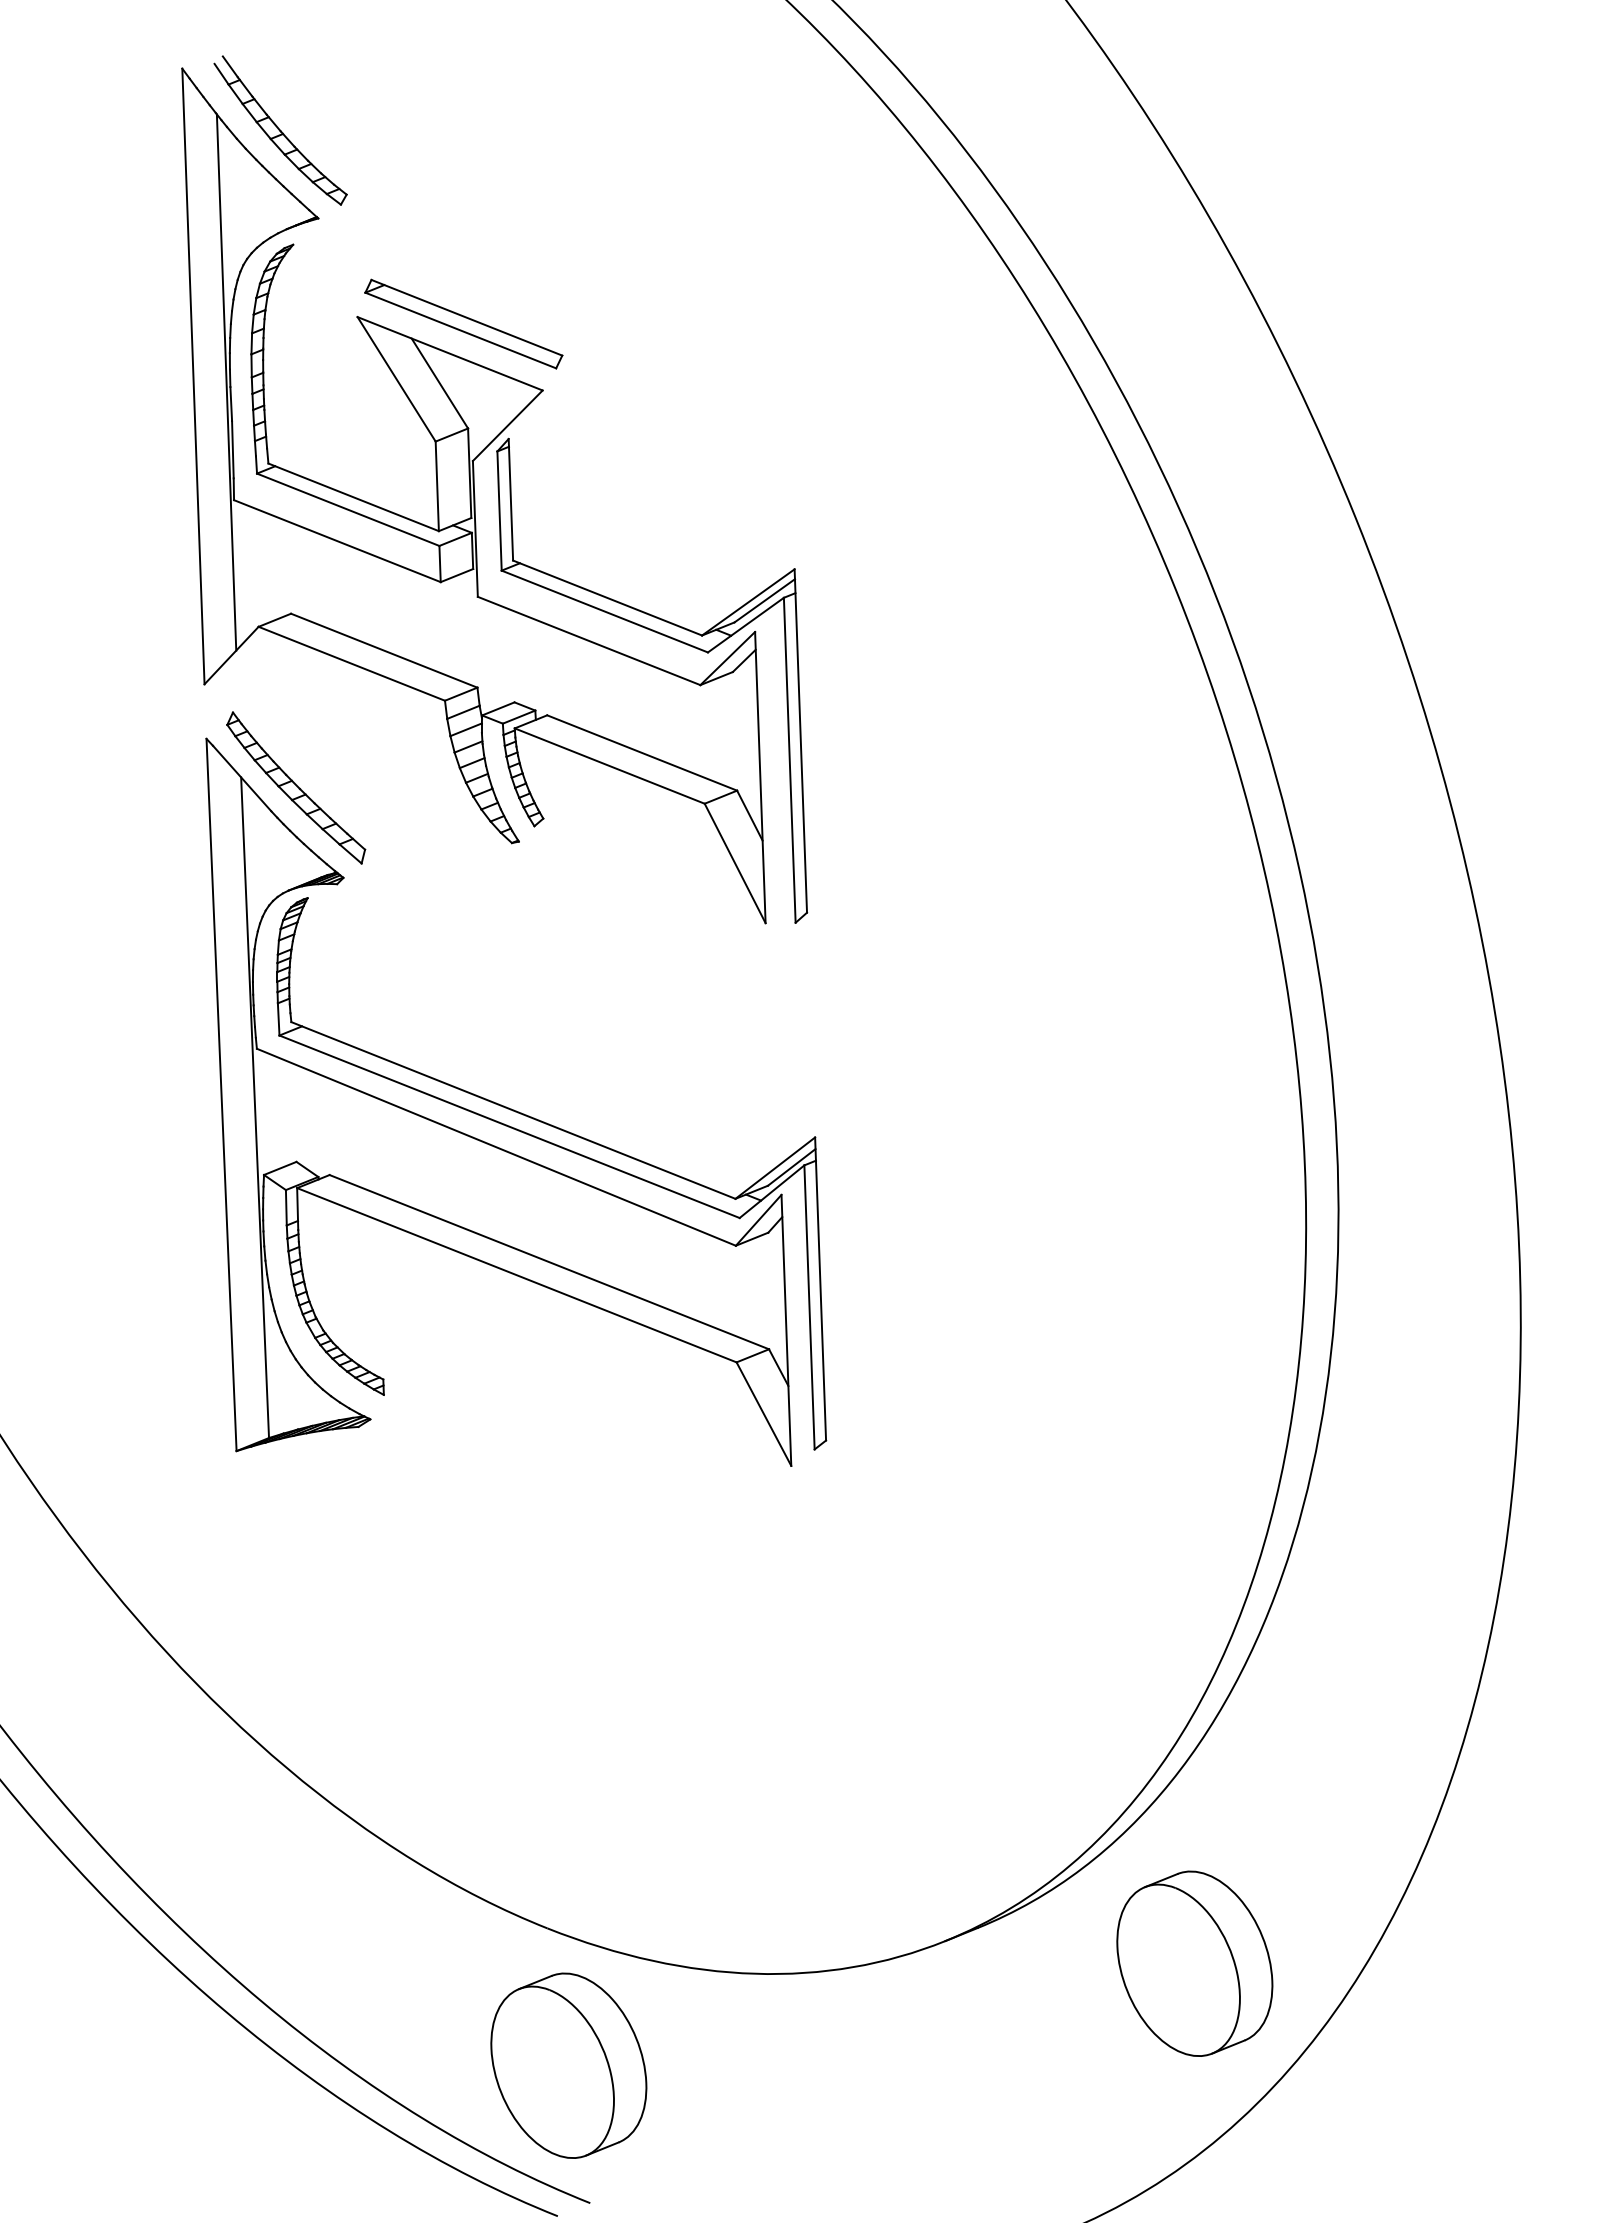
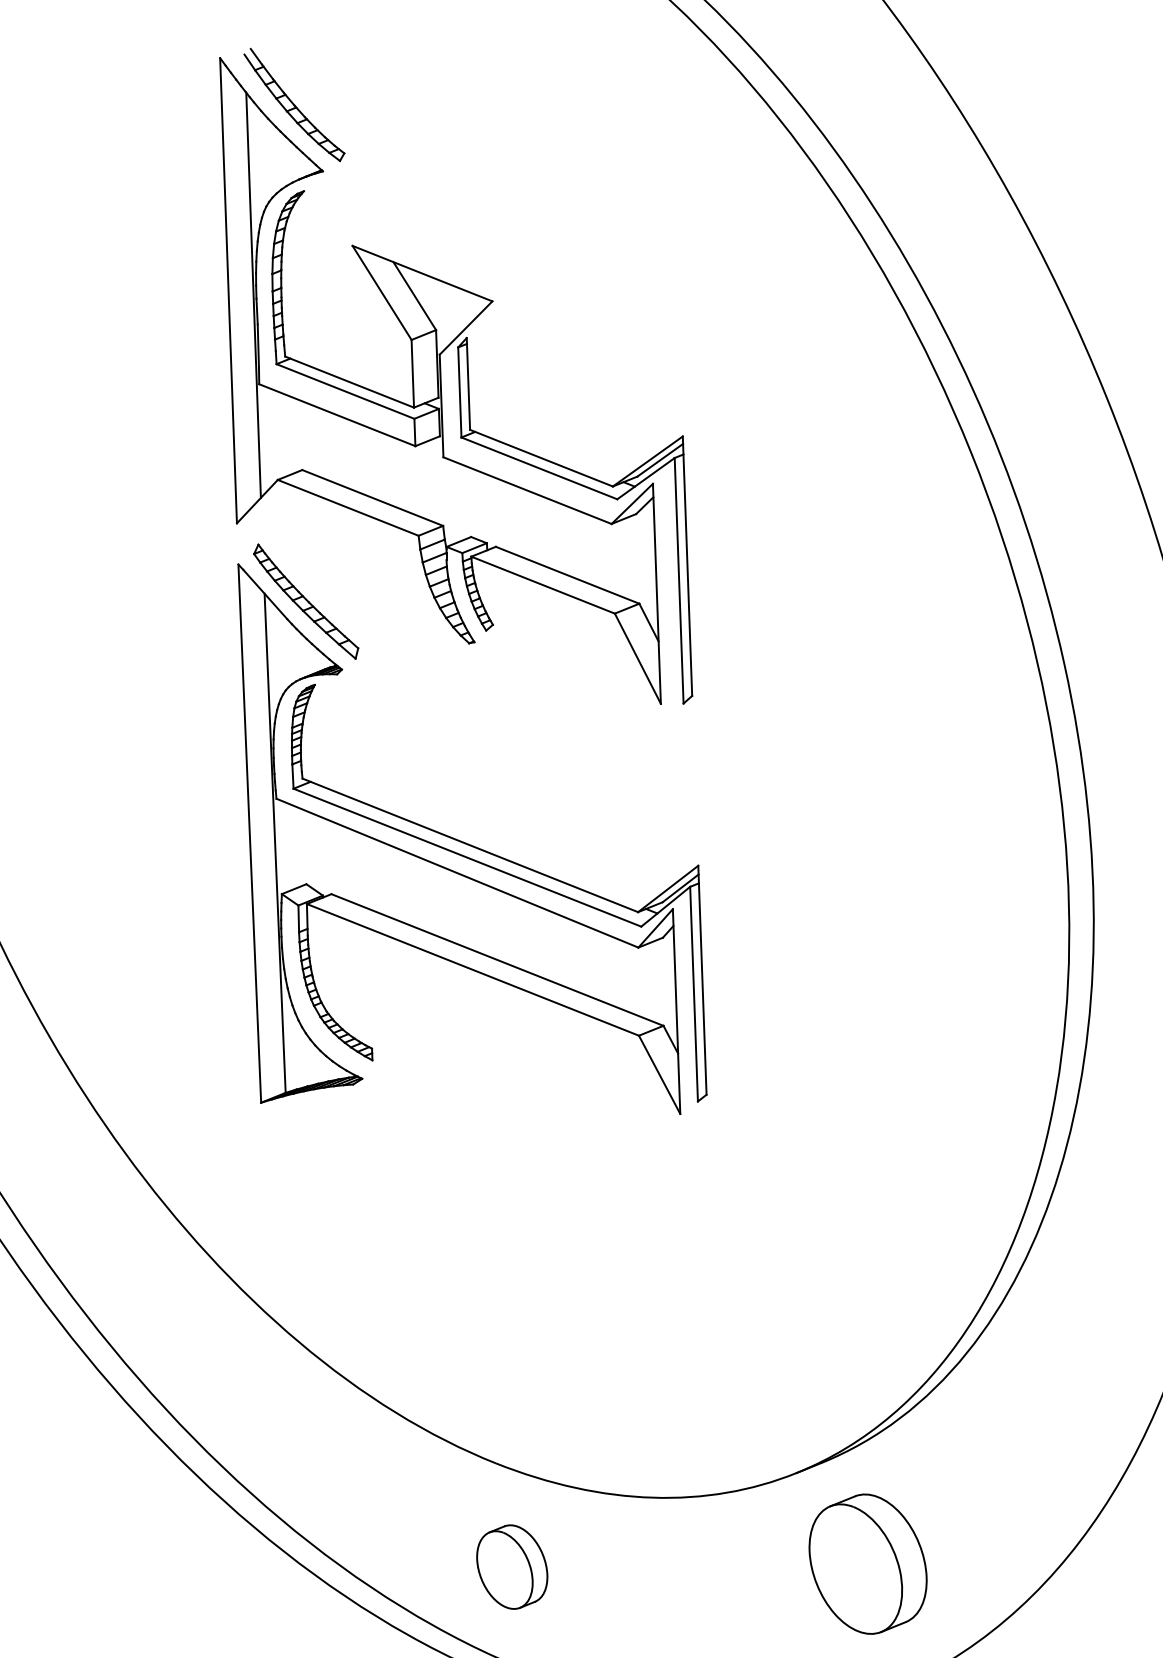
part: (463, 323) -> (432, 250), removed
part: (1194, 1963) -> (867, 1563), moved
part: (568, 2065) -> (511, 1567), size x0.6

